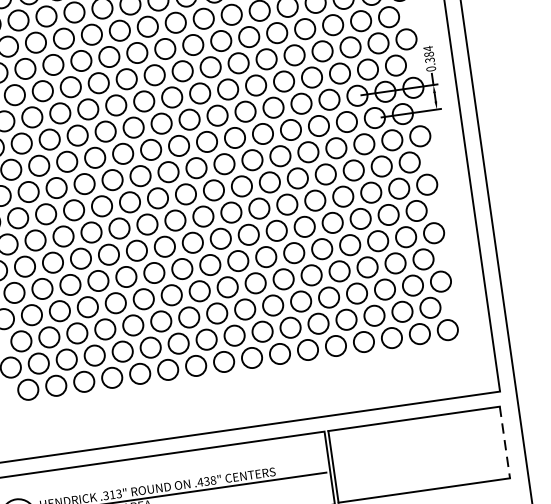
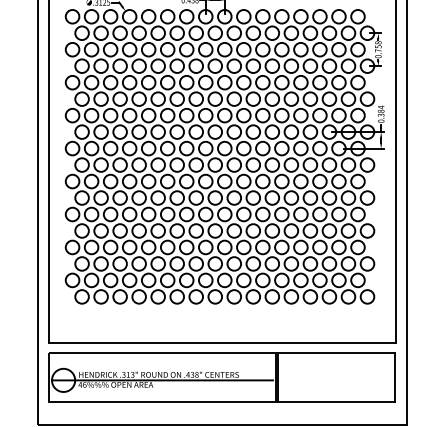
line: (504, 442) -> (394, 377), dashed -> solid

